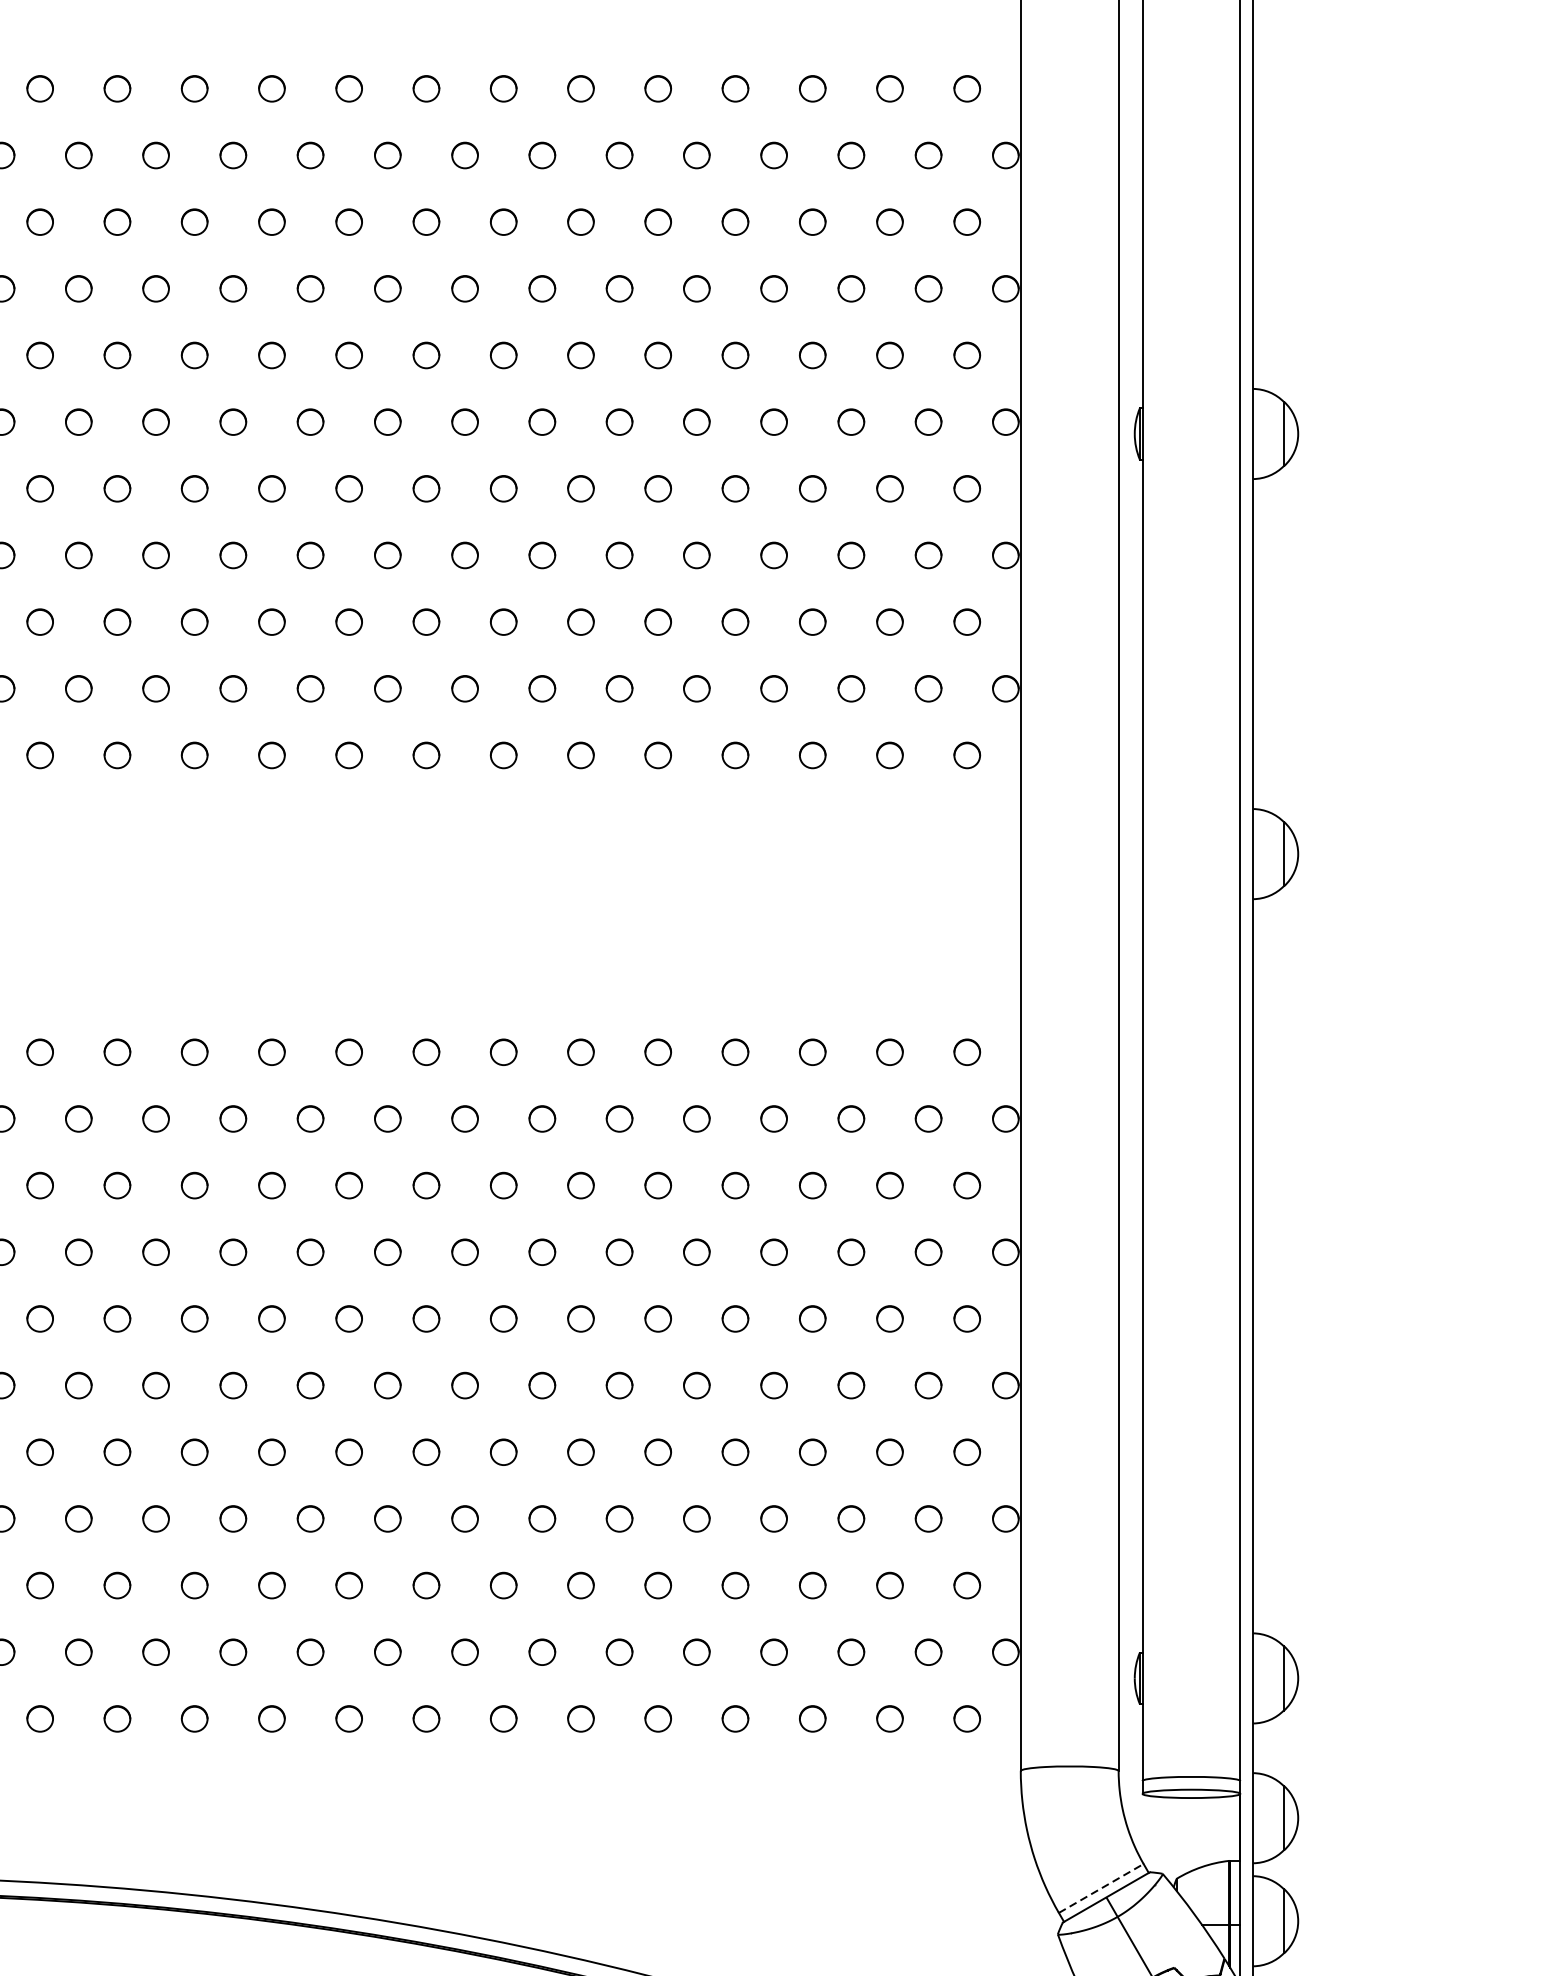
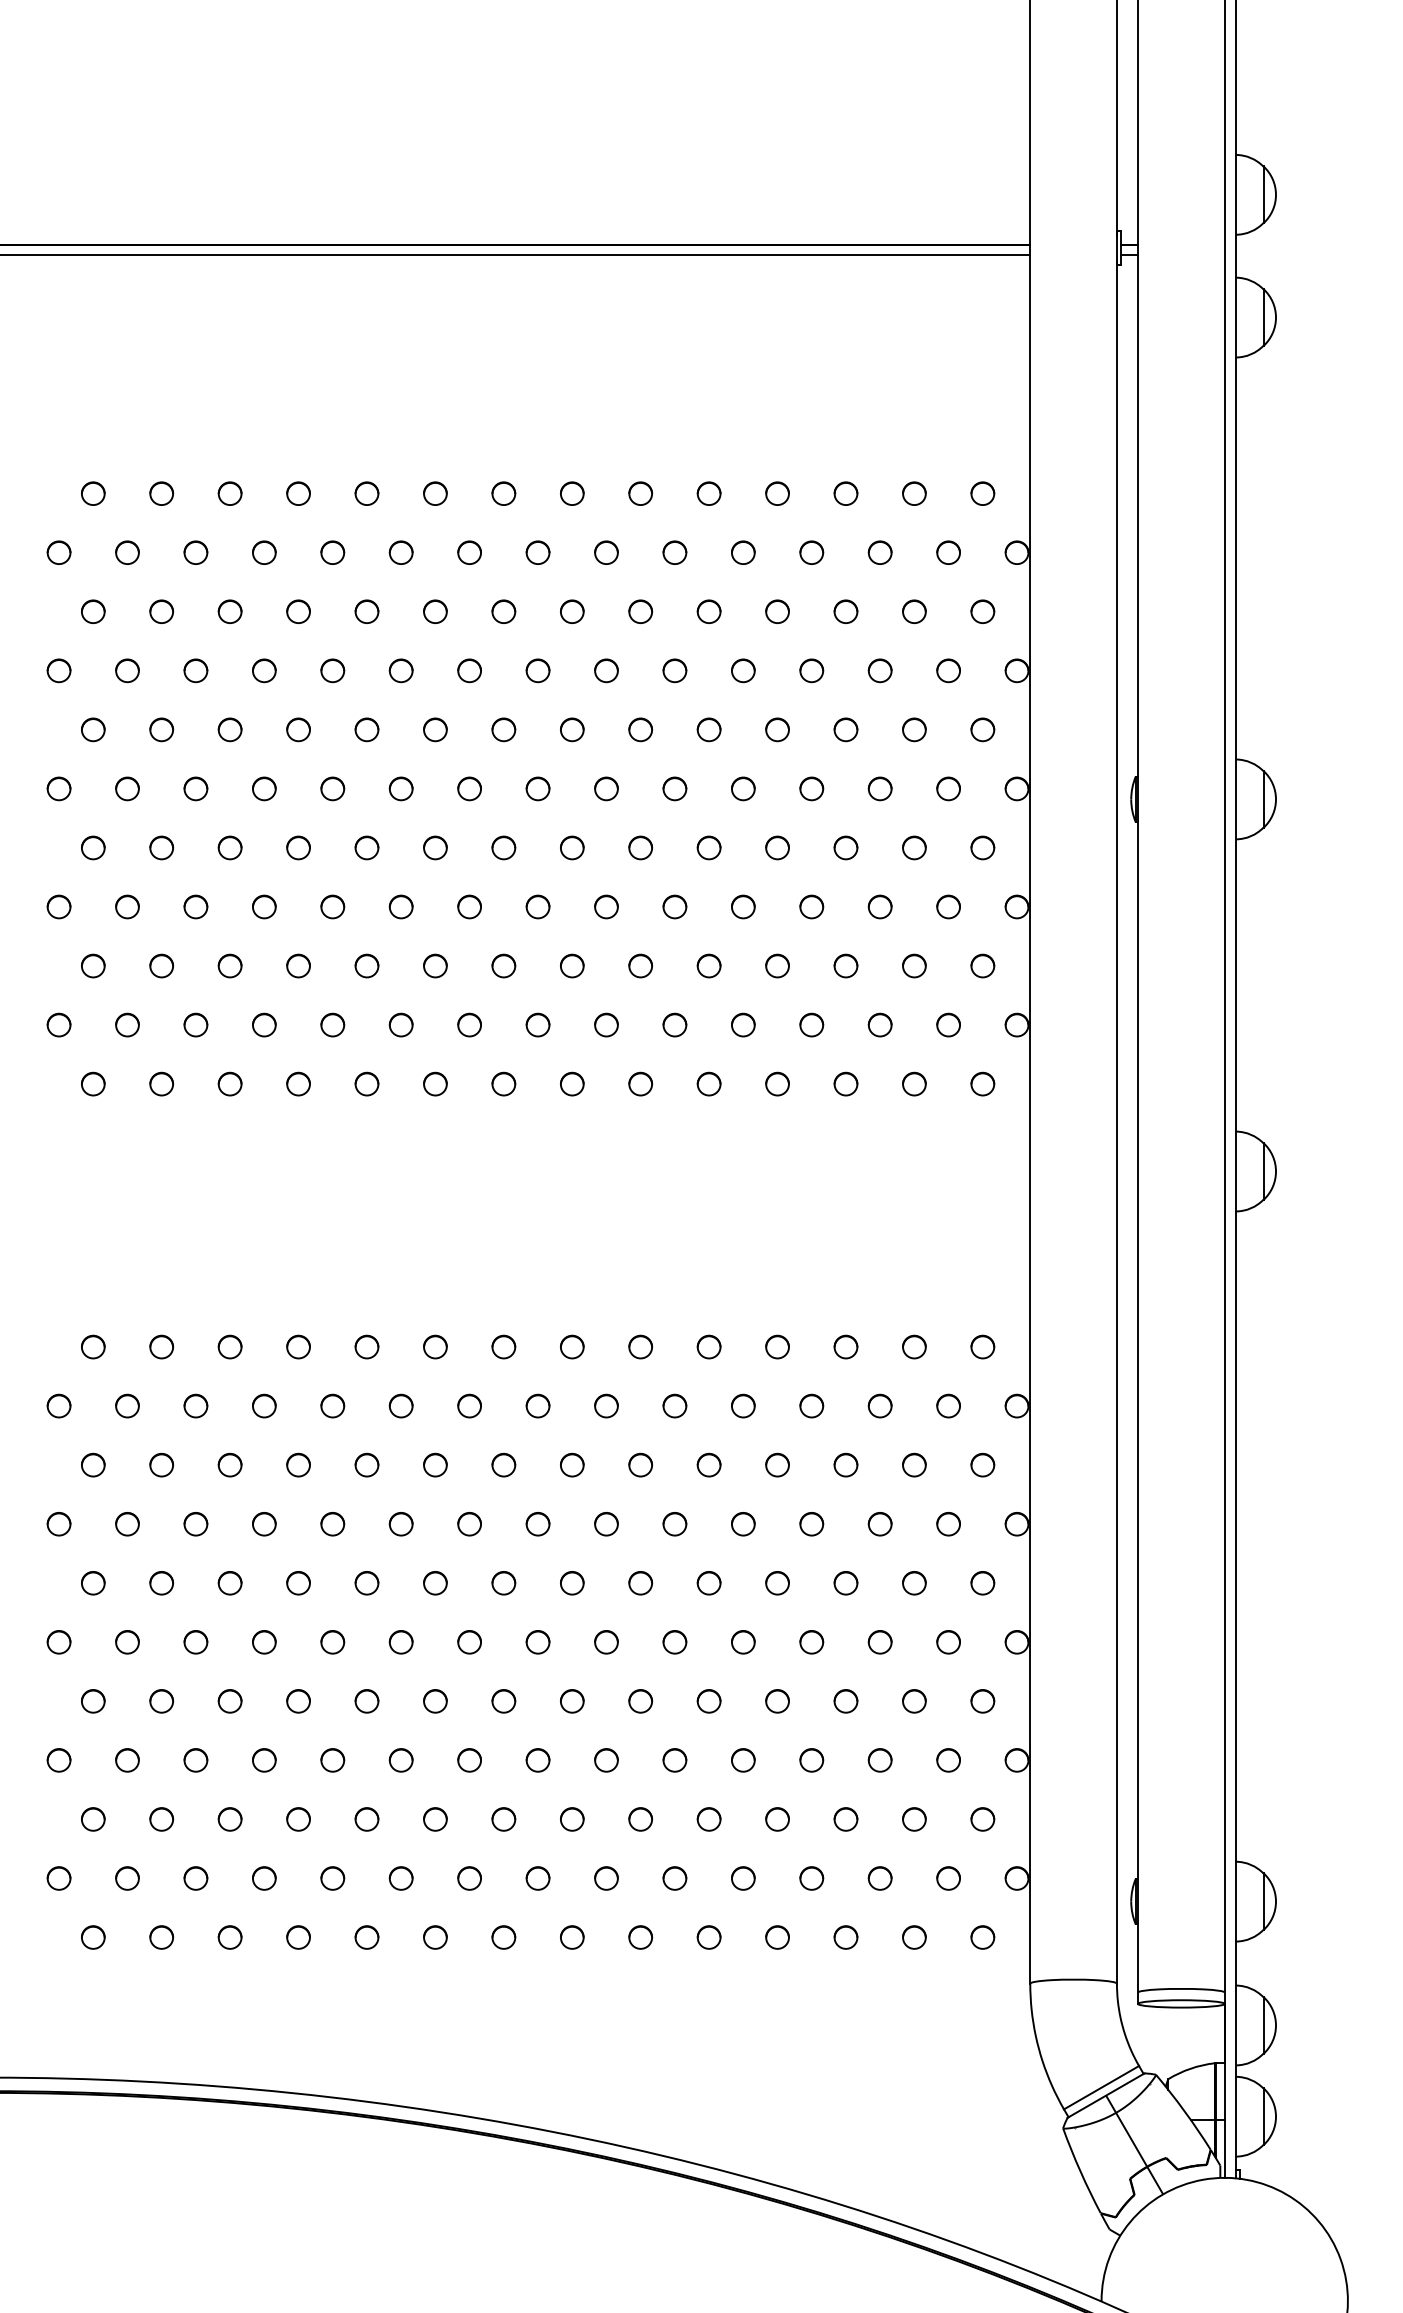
line: (1101, 1888) -> (1101, 2087), dashed -> solid

